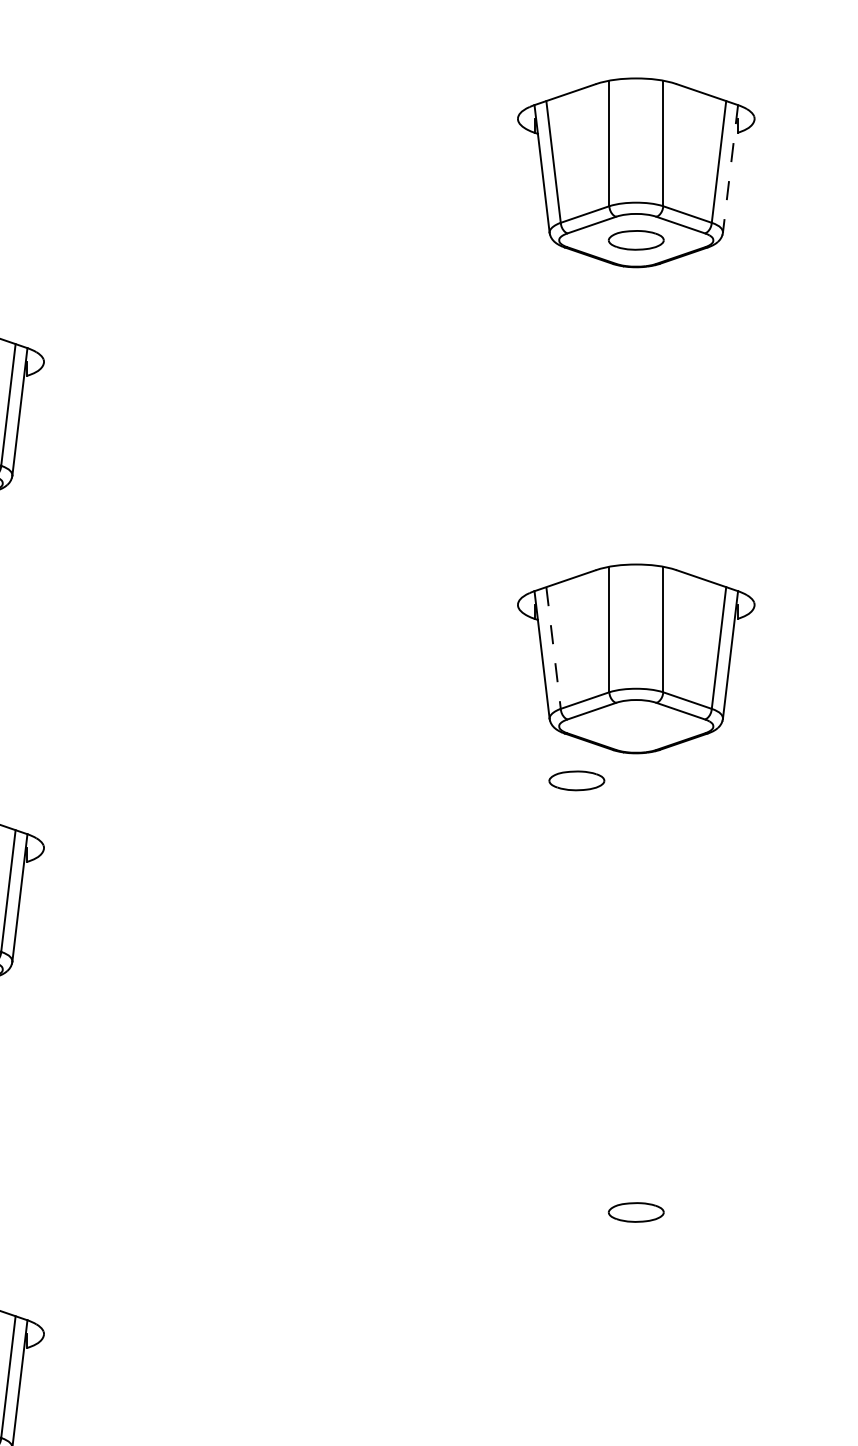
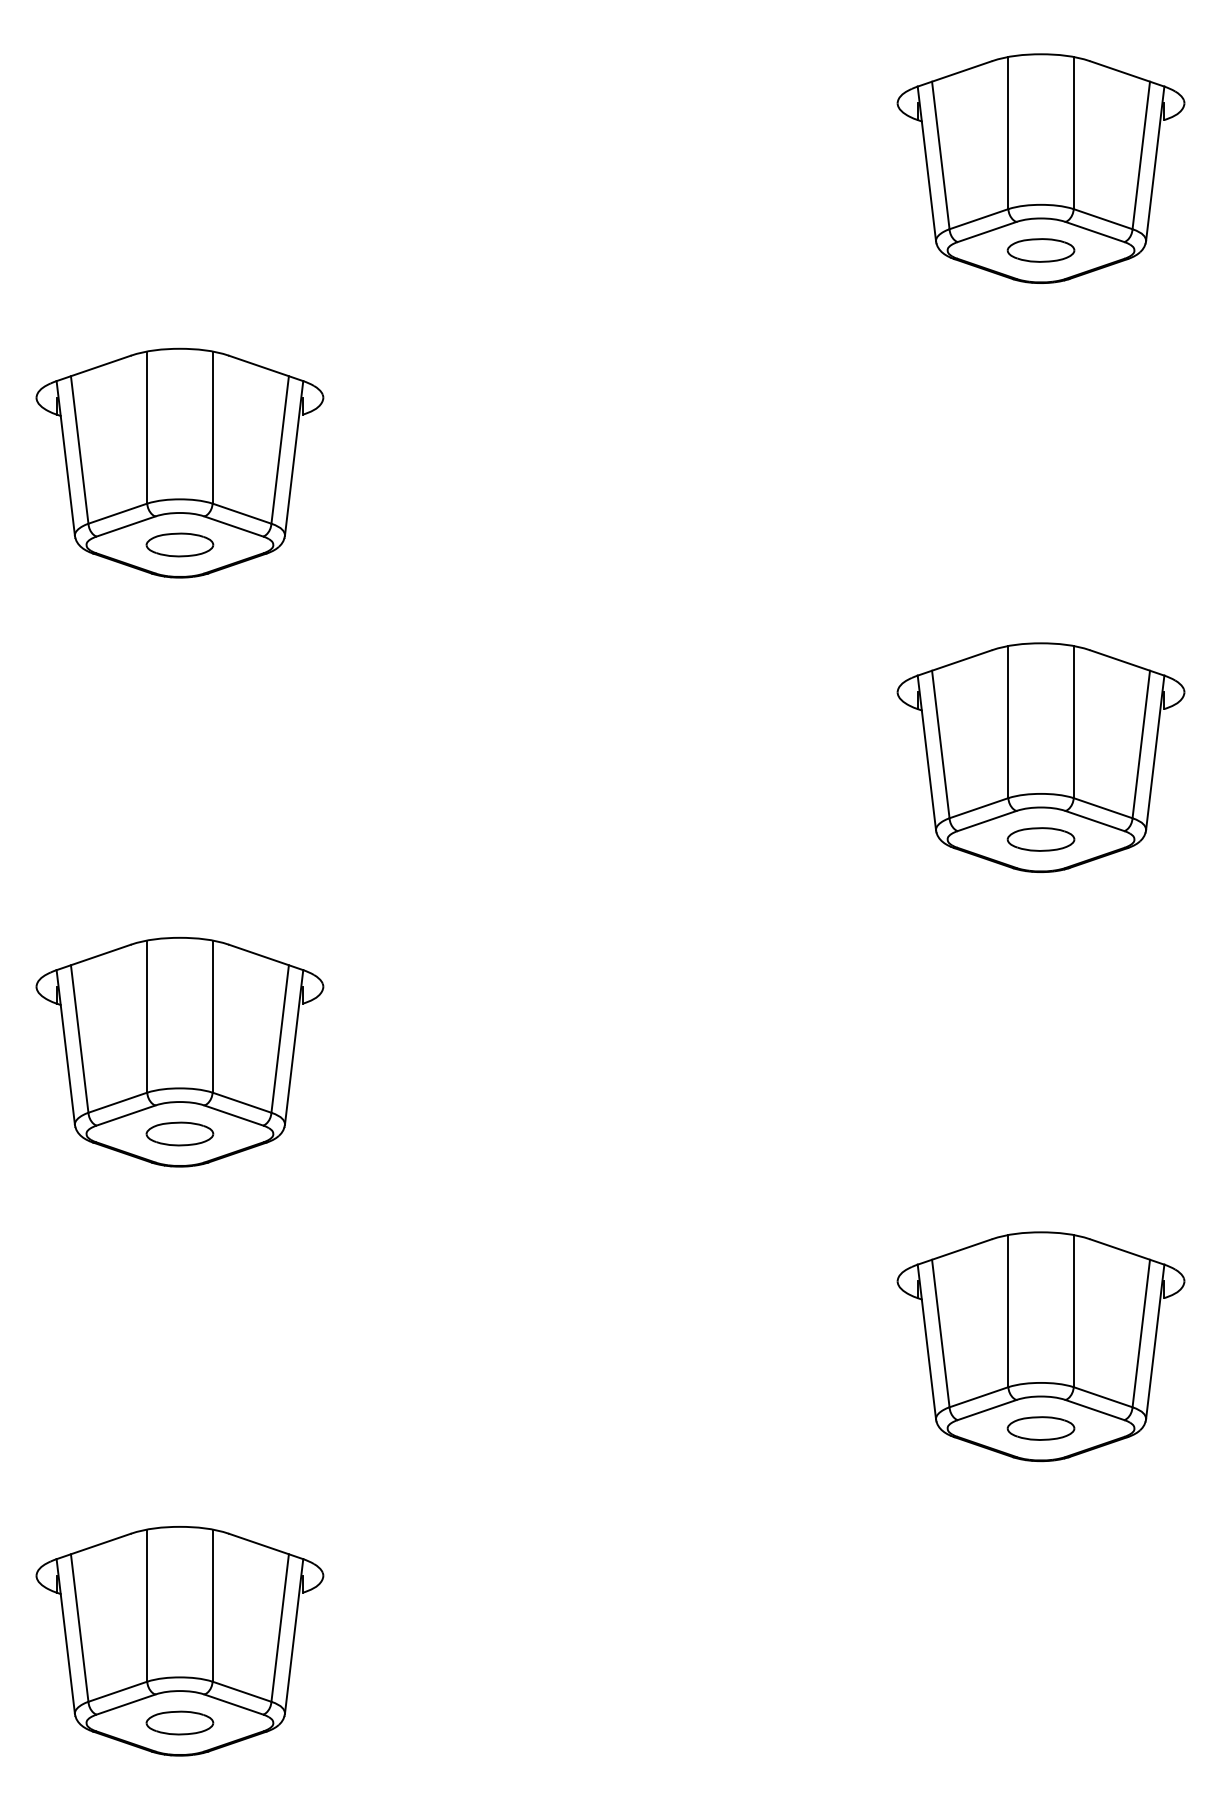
line: (730, 168) -> (1155, 163), dashed -> solid
line: (553, 648) -> (940, 744), dashed -> solid
part: (576, 780) -> (1040, 839), moved
part: (635, 1144) -> (1040, 1346), added

